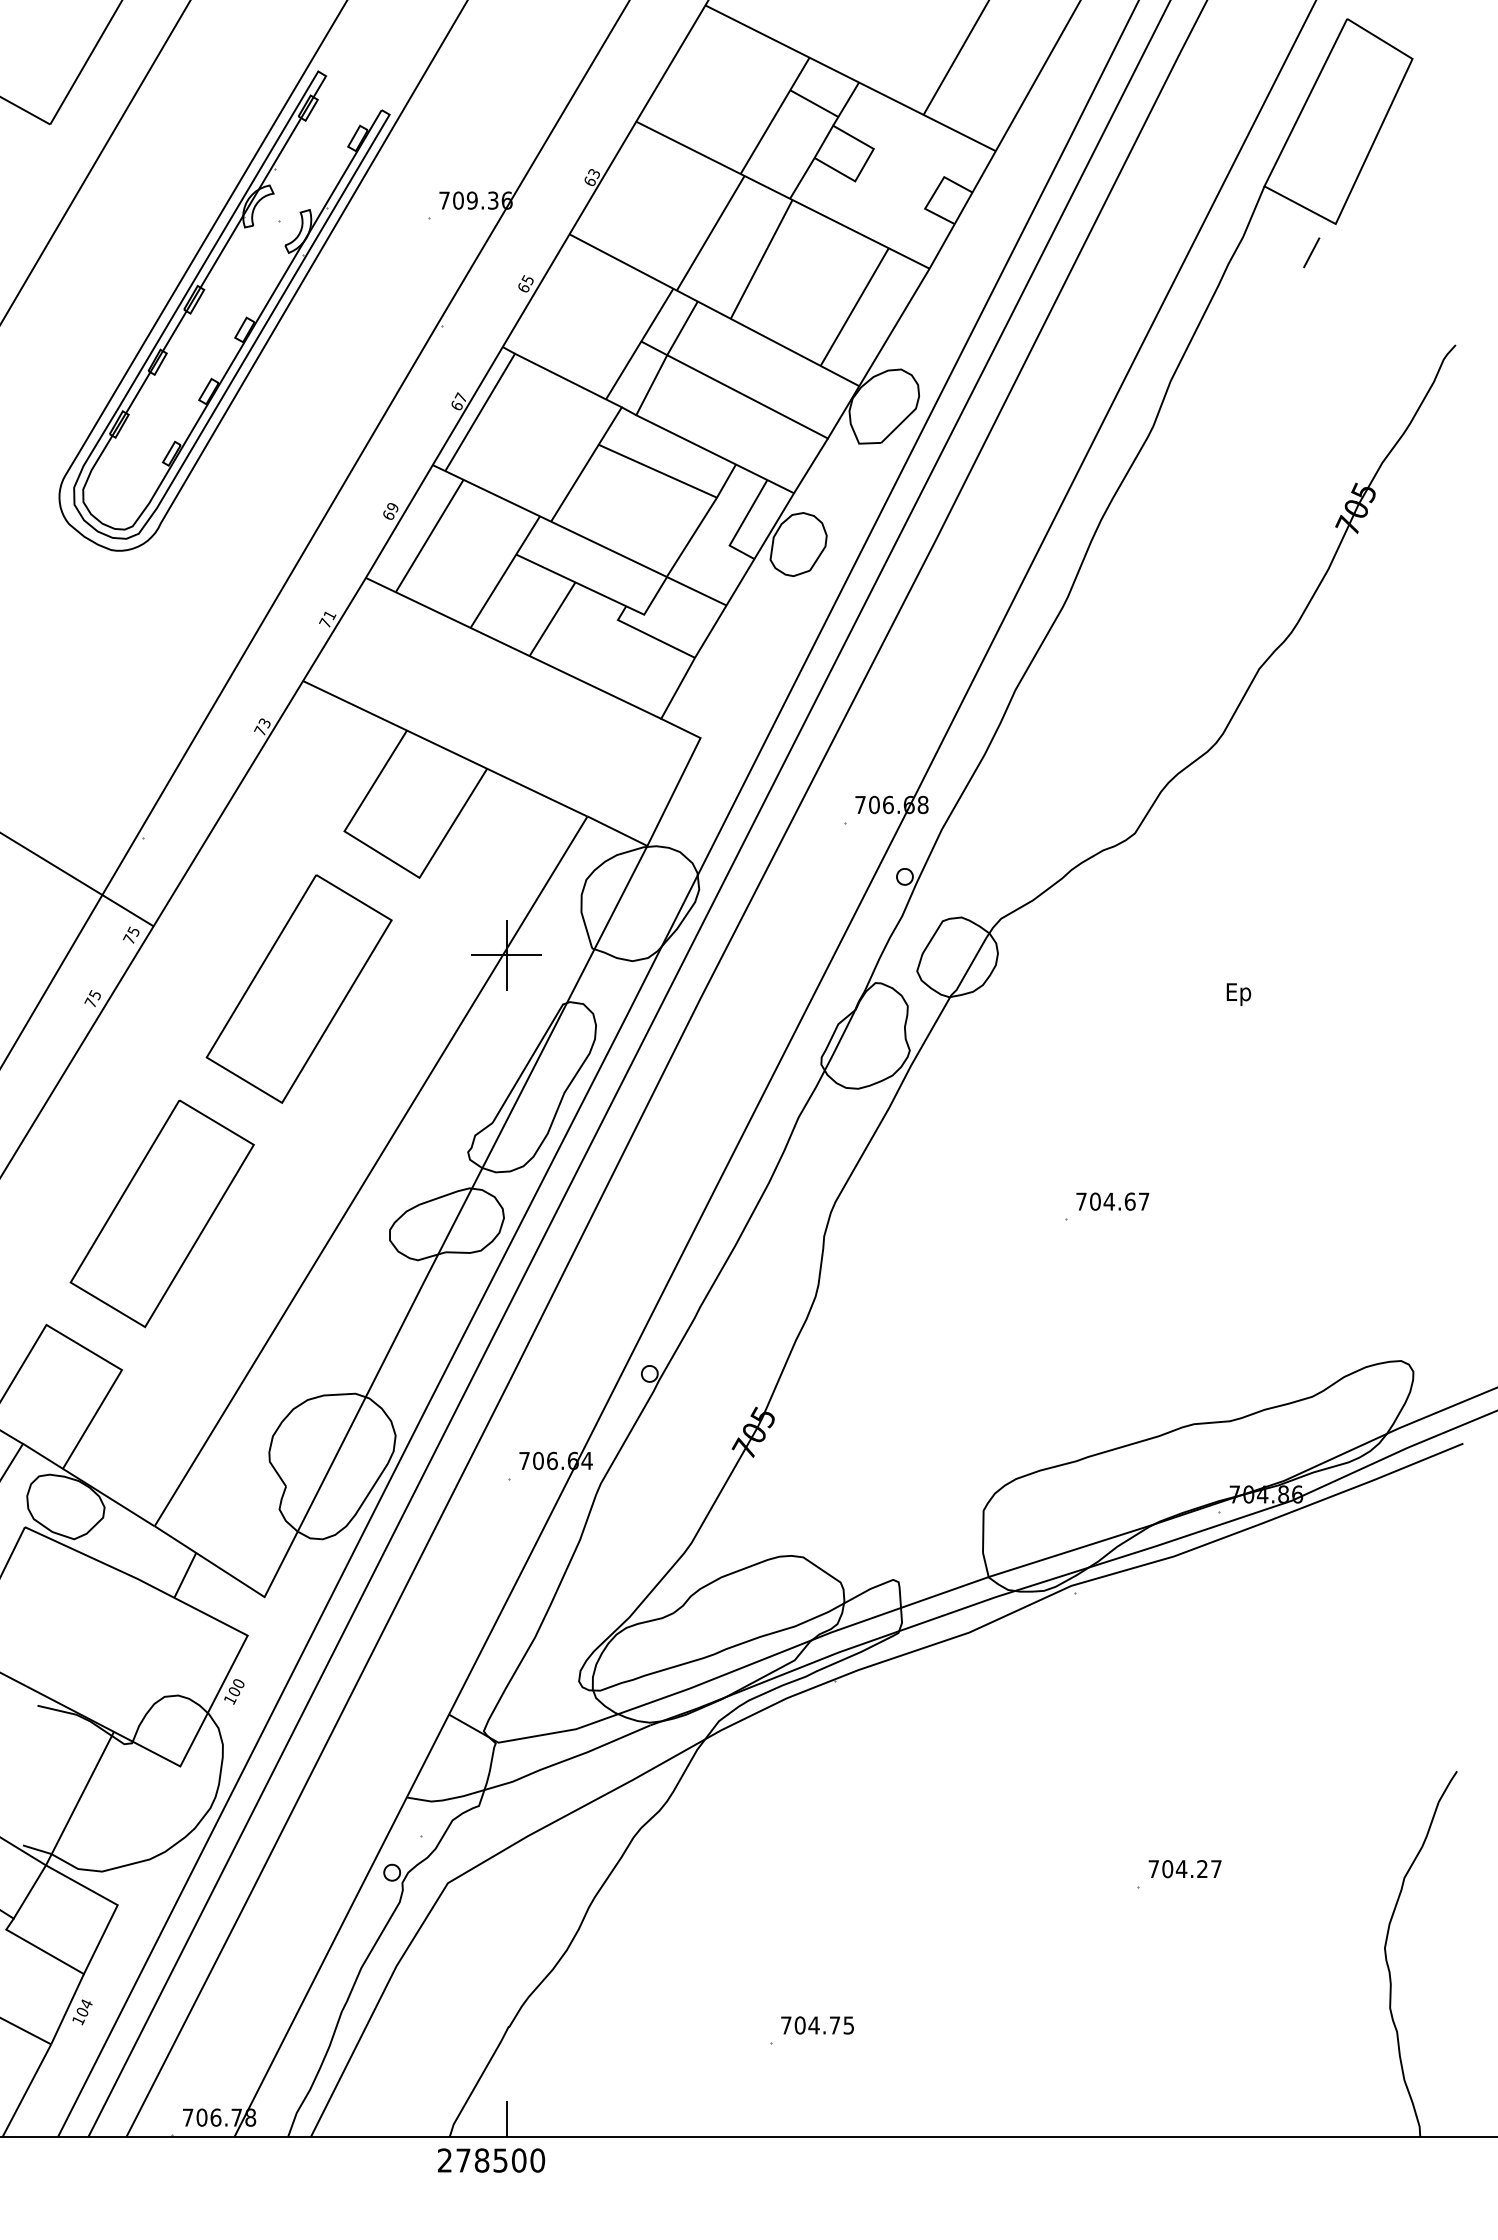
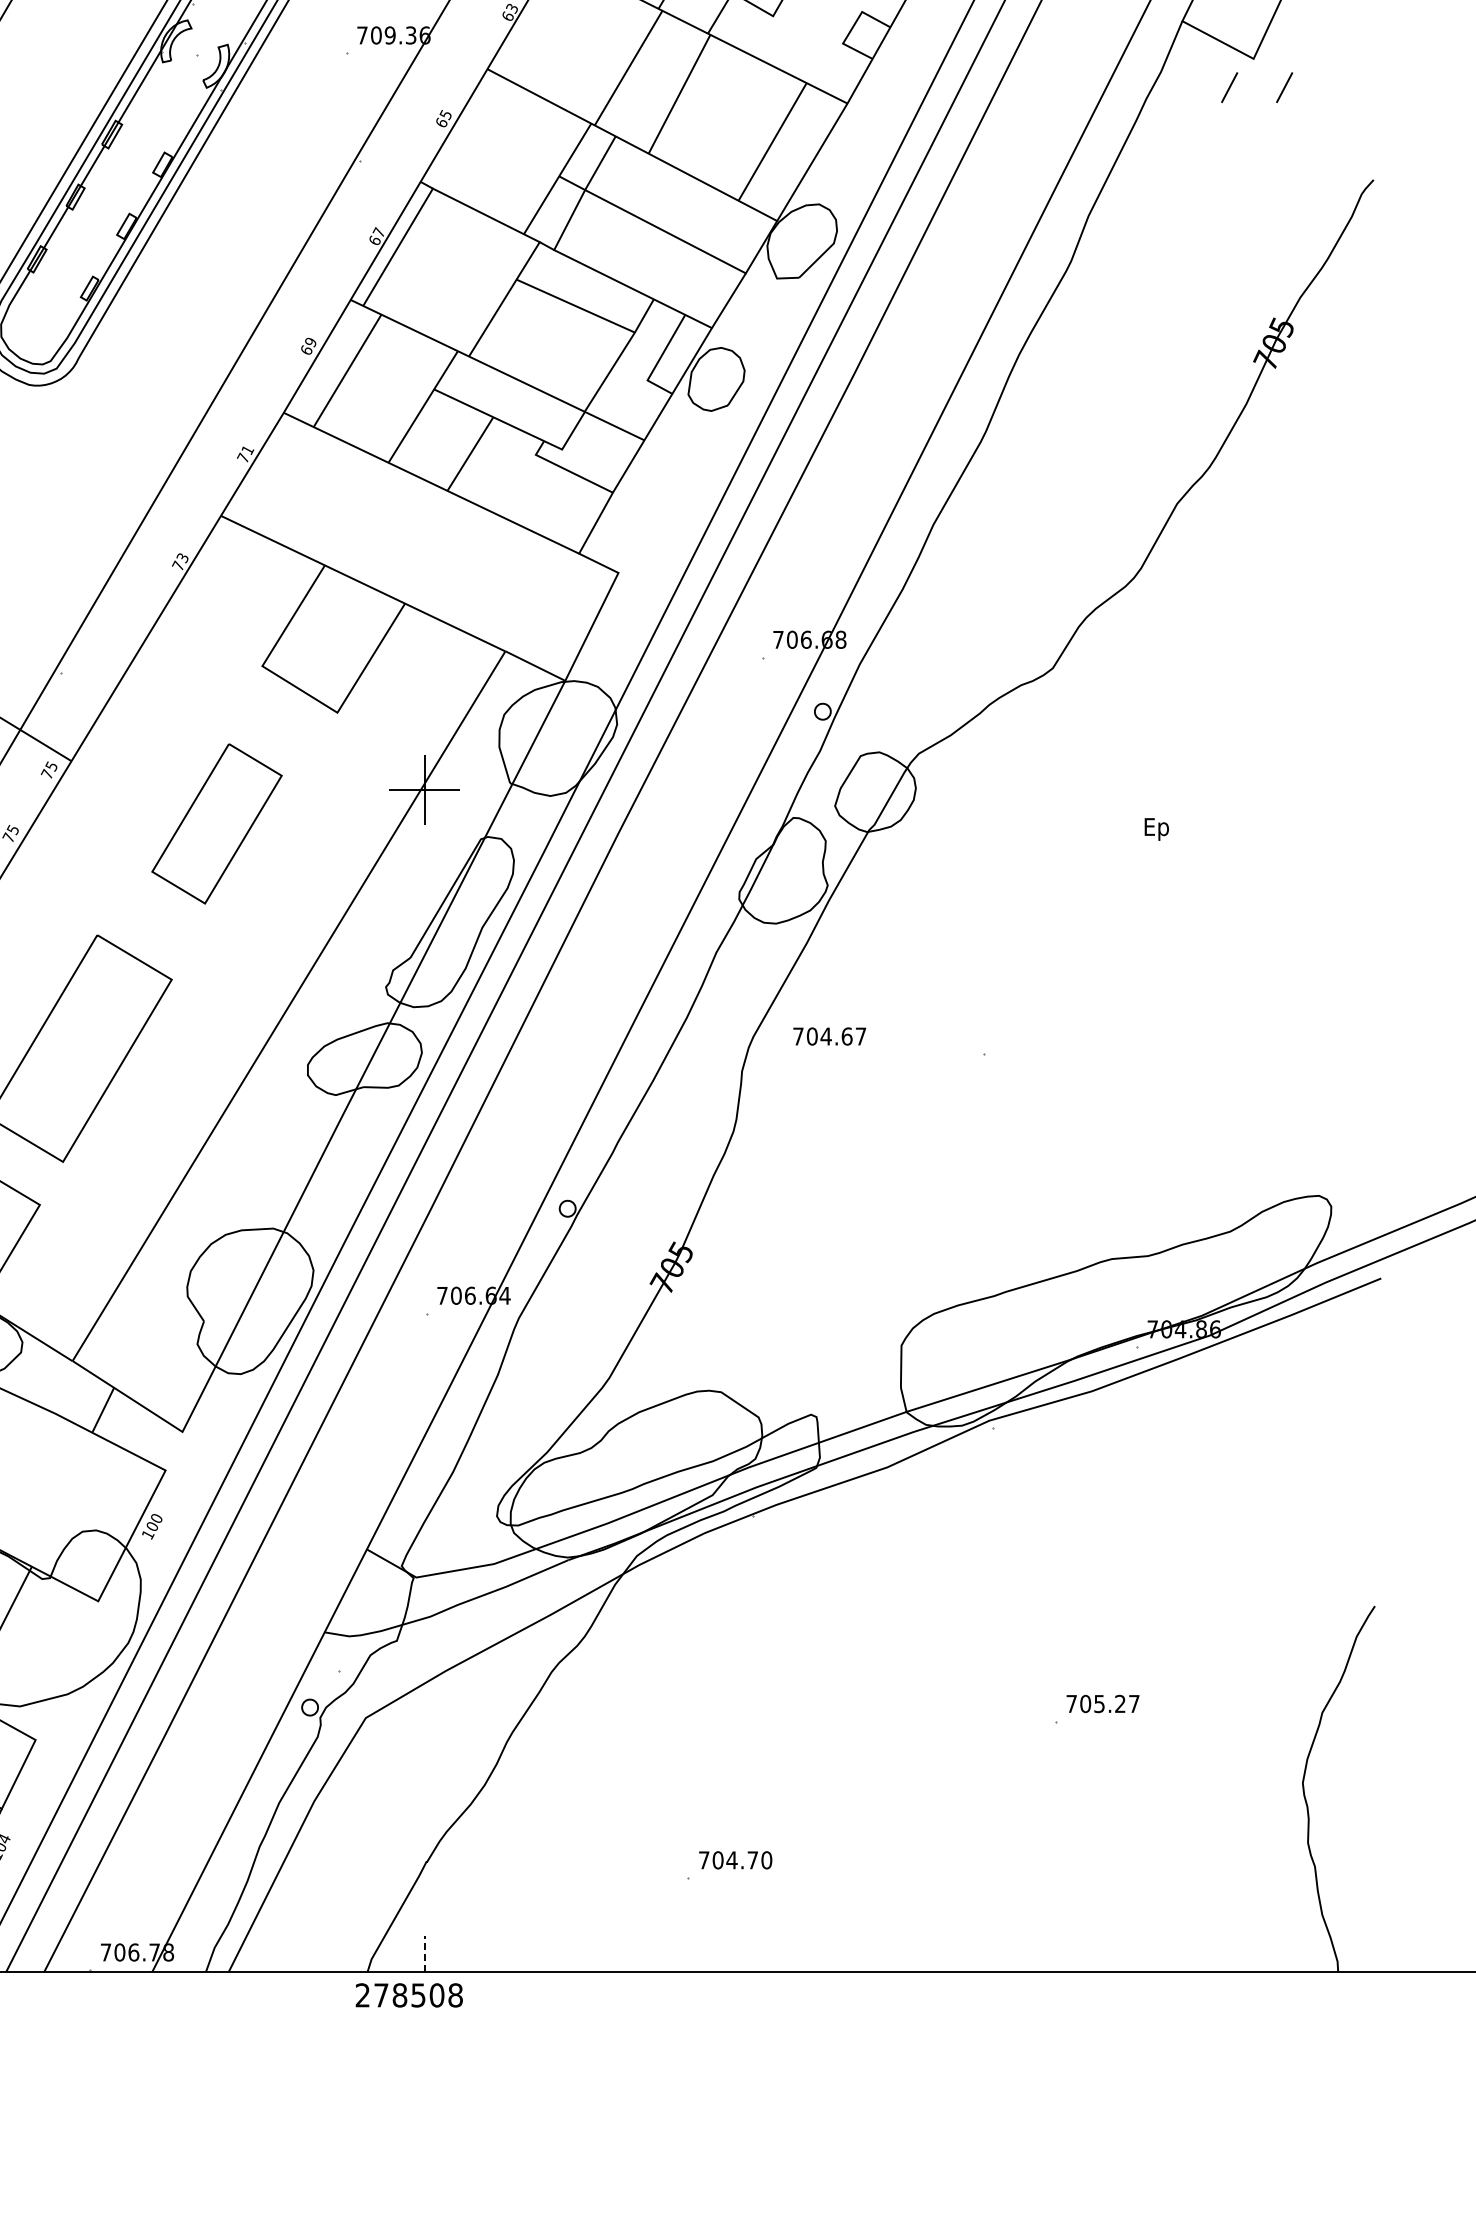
line: (1366, 252) -> (1284, 87), added
part: (298, 988) -> (216, 823), size x0.7
text: (1112, 1201) -> (829, 1036), moved
text: (1181, 1869) -> (1099, 1704), 704.27 -> 705.27
text: (848, 2025) -> (766, 1860), 704.75 -> 704.70
line: (506, 2119) -> (424, 1954), solid -> dashed
text: (537, 2160) -> (455, 1995), 278500 -> 278508

